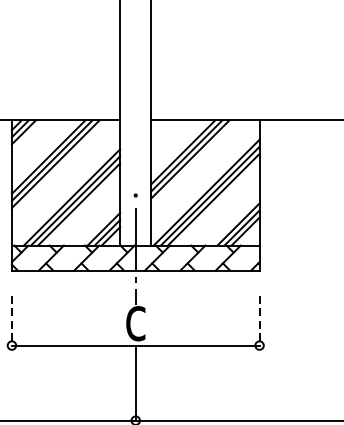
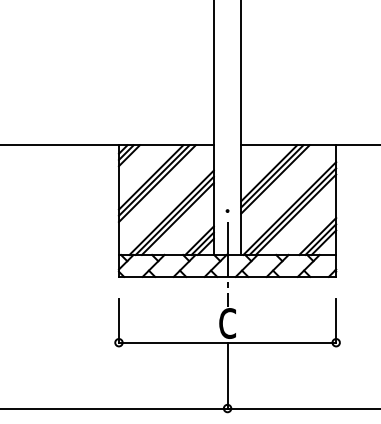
line: (11, 321) -> (118, 321), dashed -> solid
line: (259, 321) -> (336, 321), dashed -> solid

